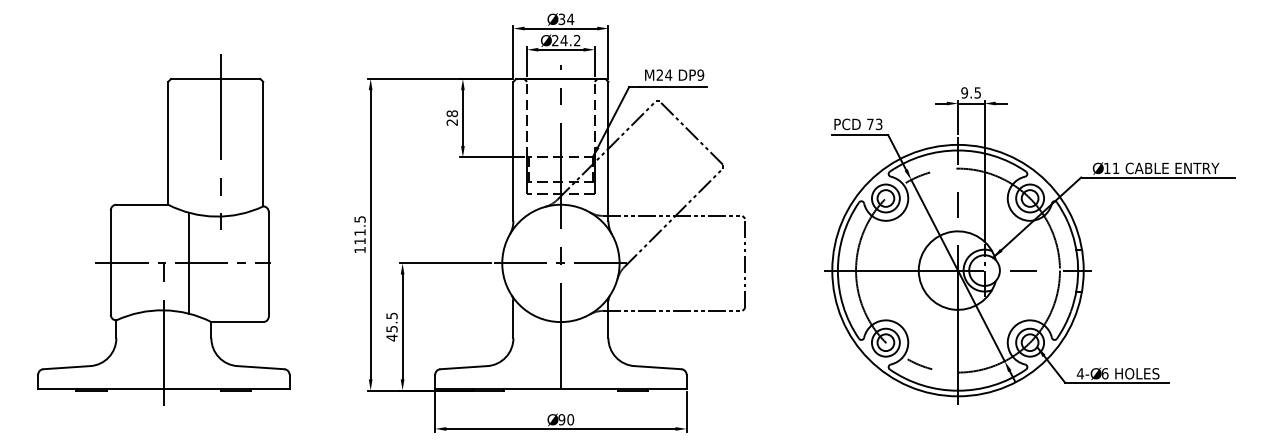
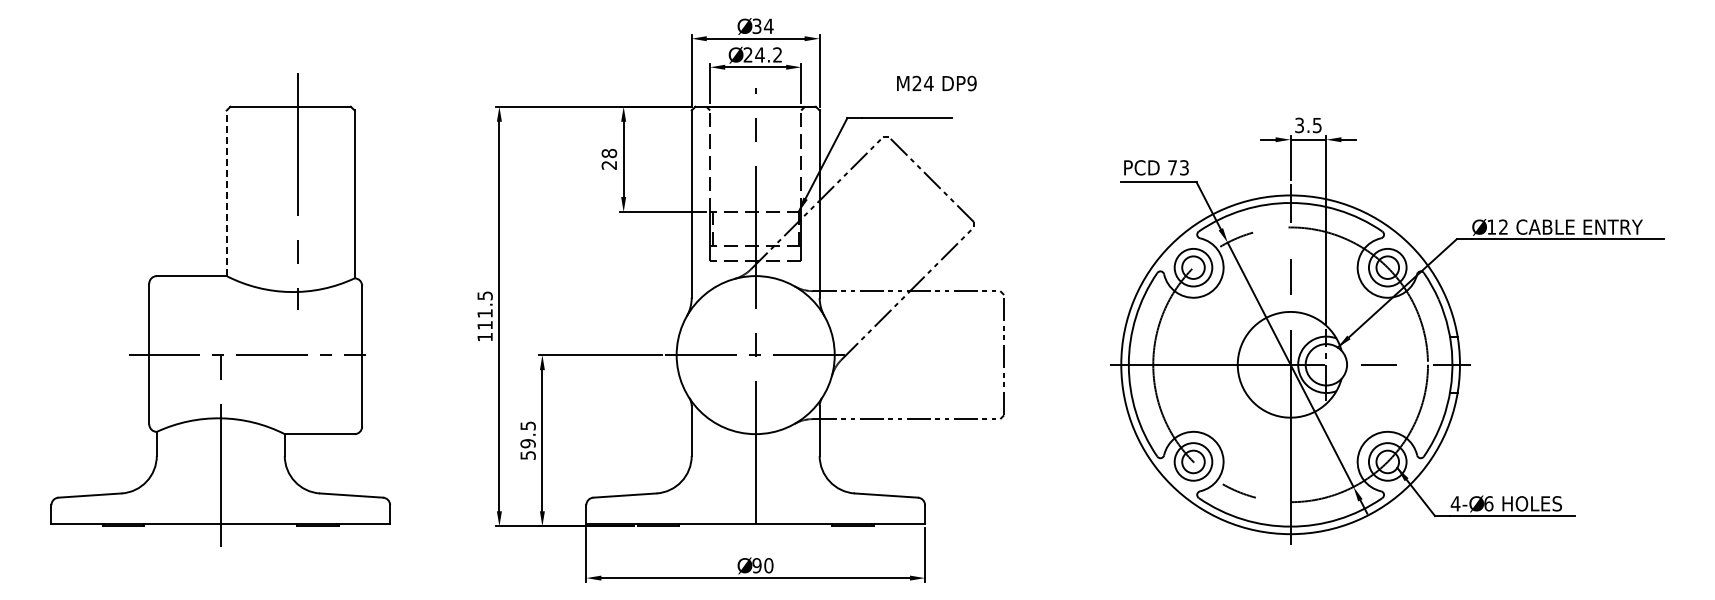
text: (674, 75) -> (936, 83), moved
text: (964, 92) -> (1299, 124), 9.5 -> 3.5
line: (168, 143) -> (226, 193), solid -> dashed
text: (1116, 167) -> (1503, 226), 11 -> 12
line: (188, 262) -> (254, 354), removed
text: (391, 333) -> (527, 449), 45.5 -> 59.5

